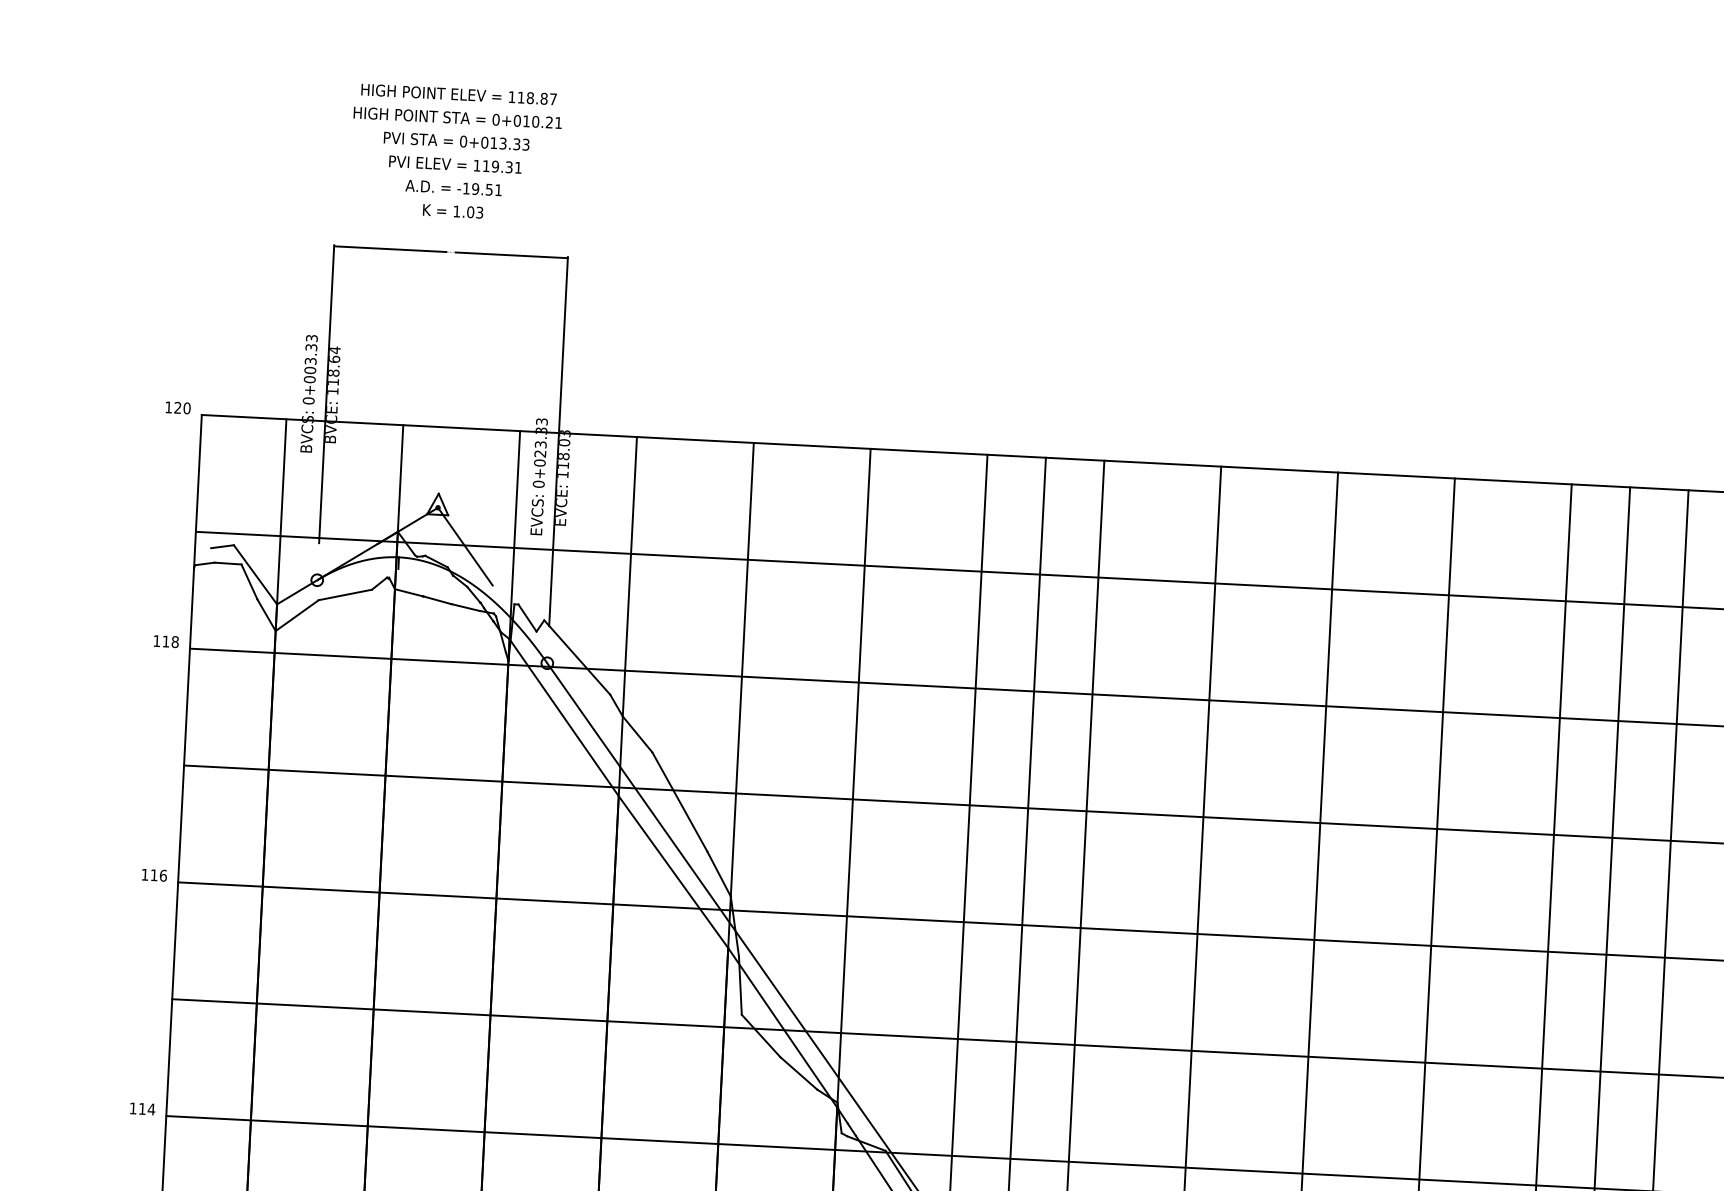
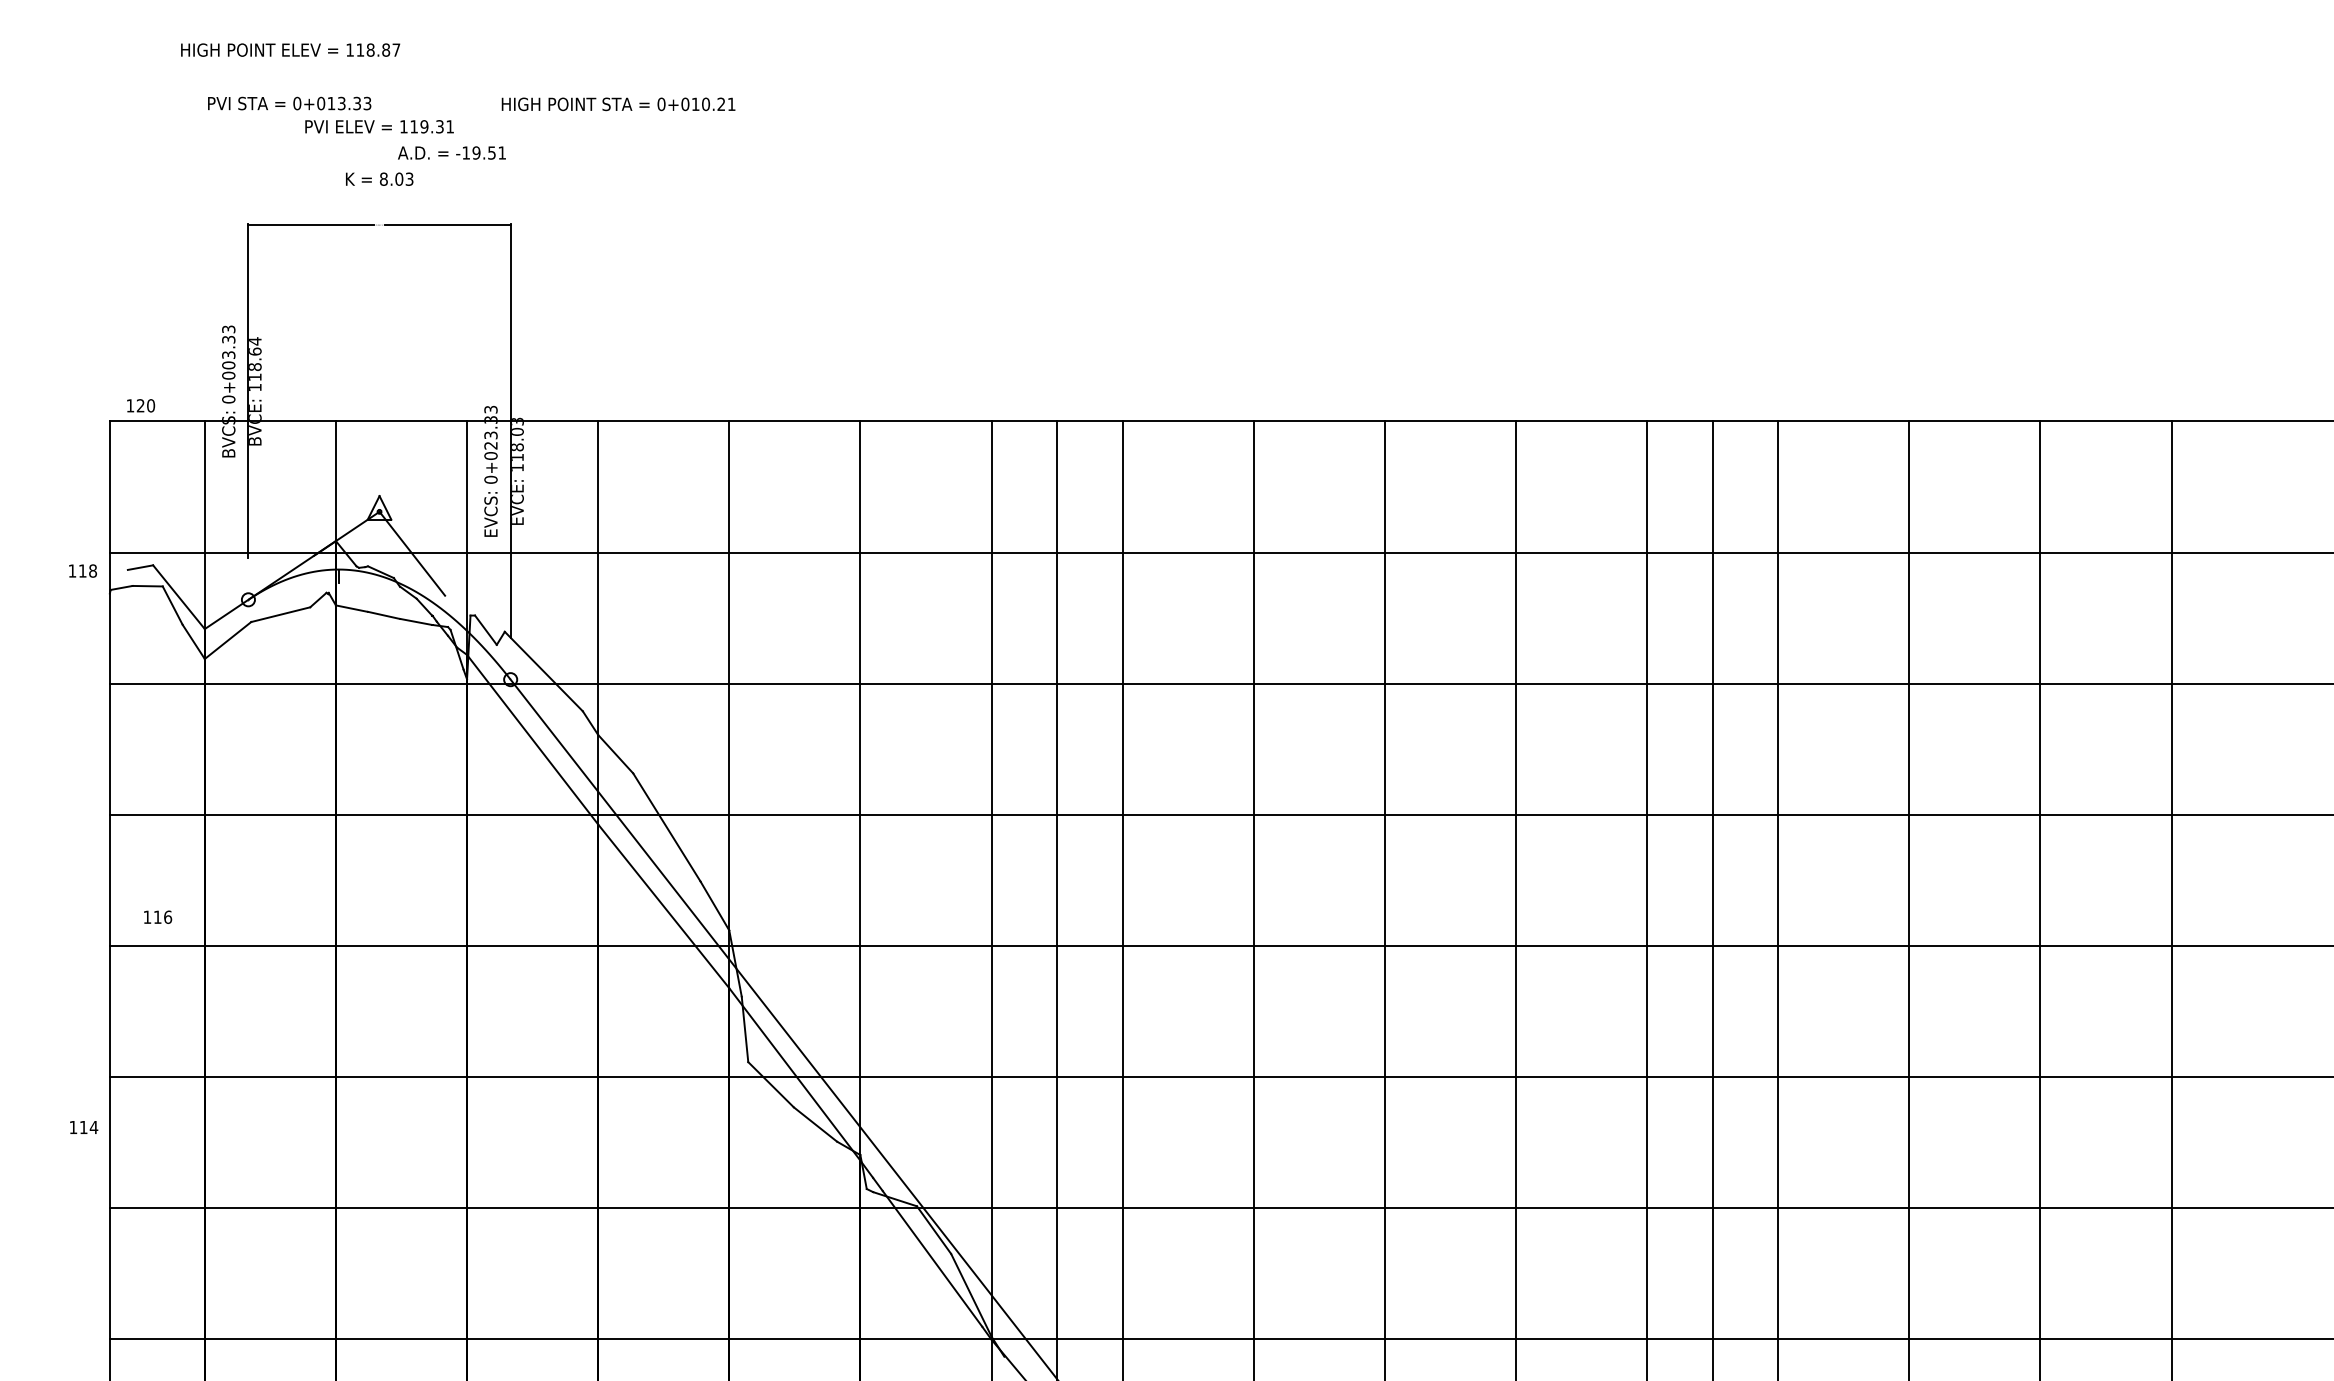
text: (458, 93) -> (290, 49), moved
text: (457, 118) -> (618, 104), moved
text: (456, 141) -> (289, 103), moved
text: (453, 187) -> (451, 152), moved
text: (456, 210) -> (383, 178), 1.03 -> 8.03
text: (178, 407) -> (141, 405), moved
text: (165, 641) -> (82, 570), moved
text: (154, 874) -> (158, 916), moved
text: (143, 1109) -> (84, 1127), moved

